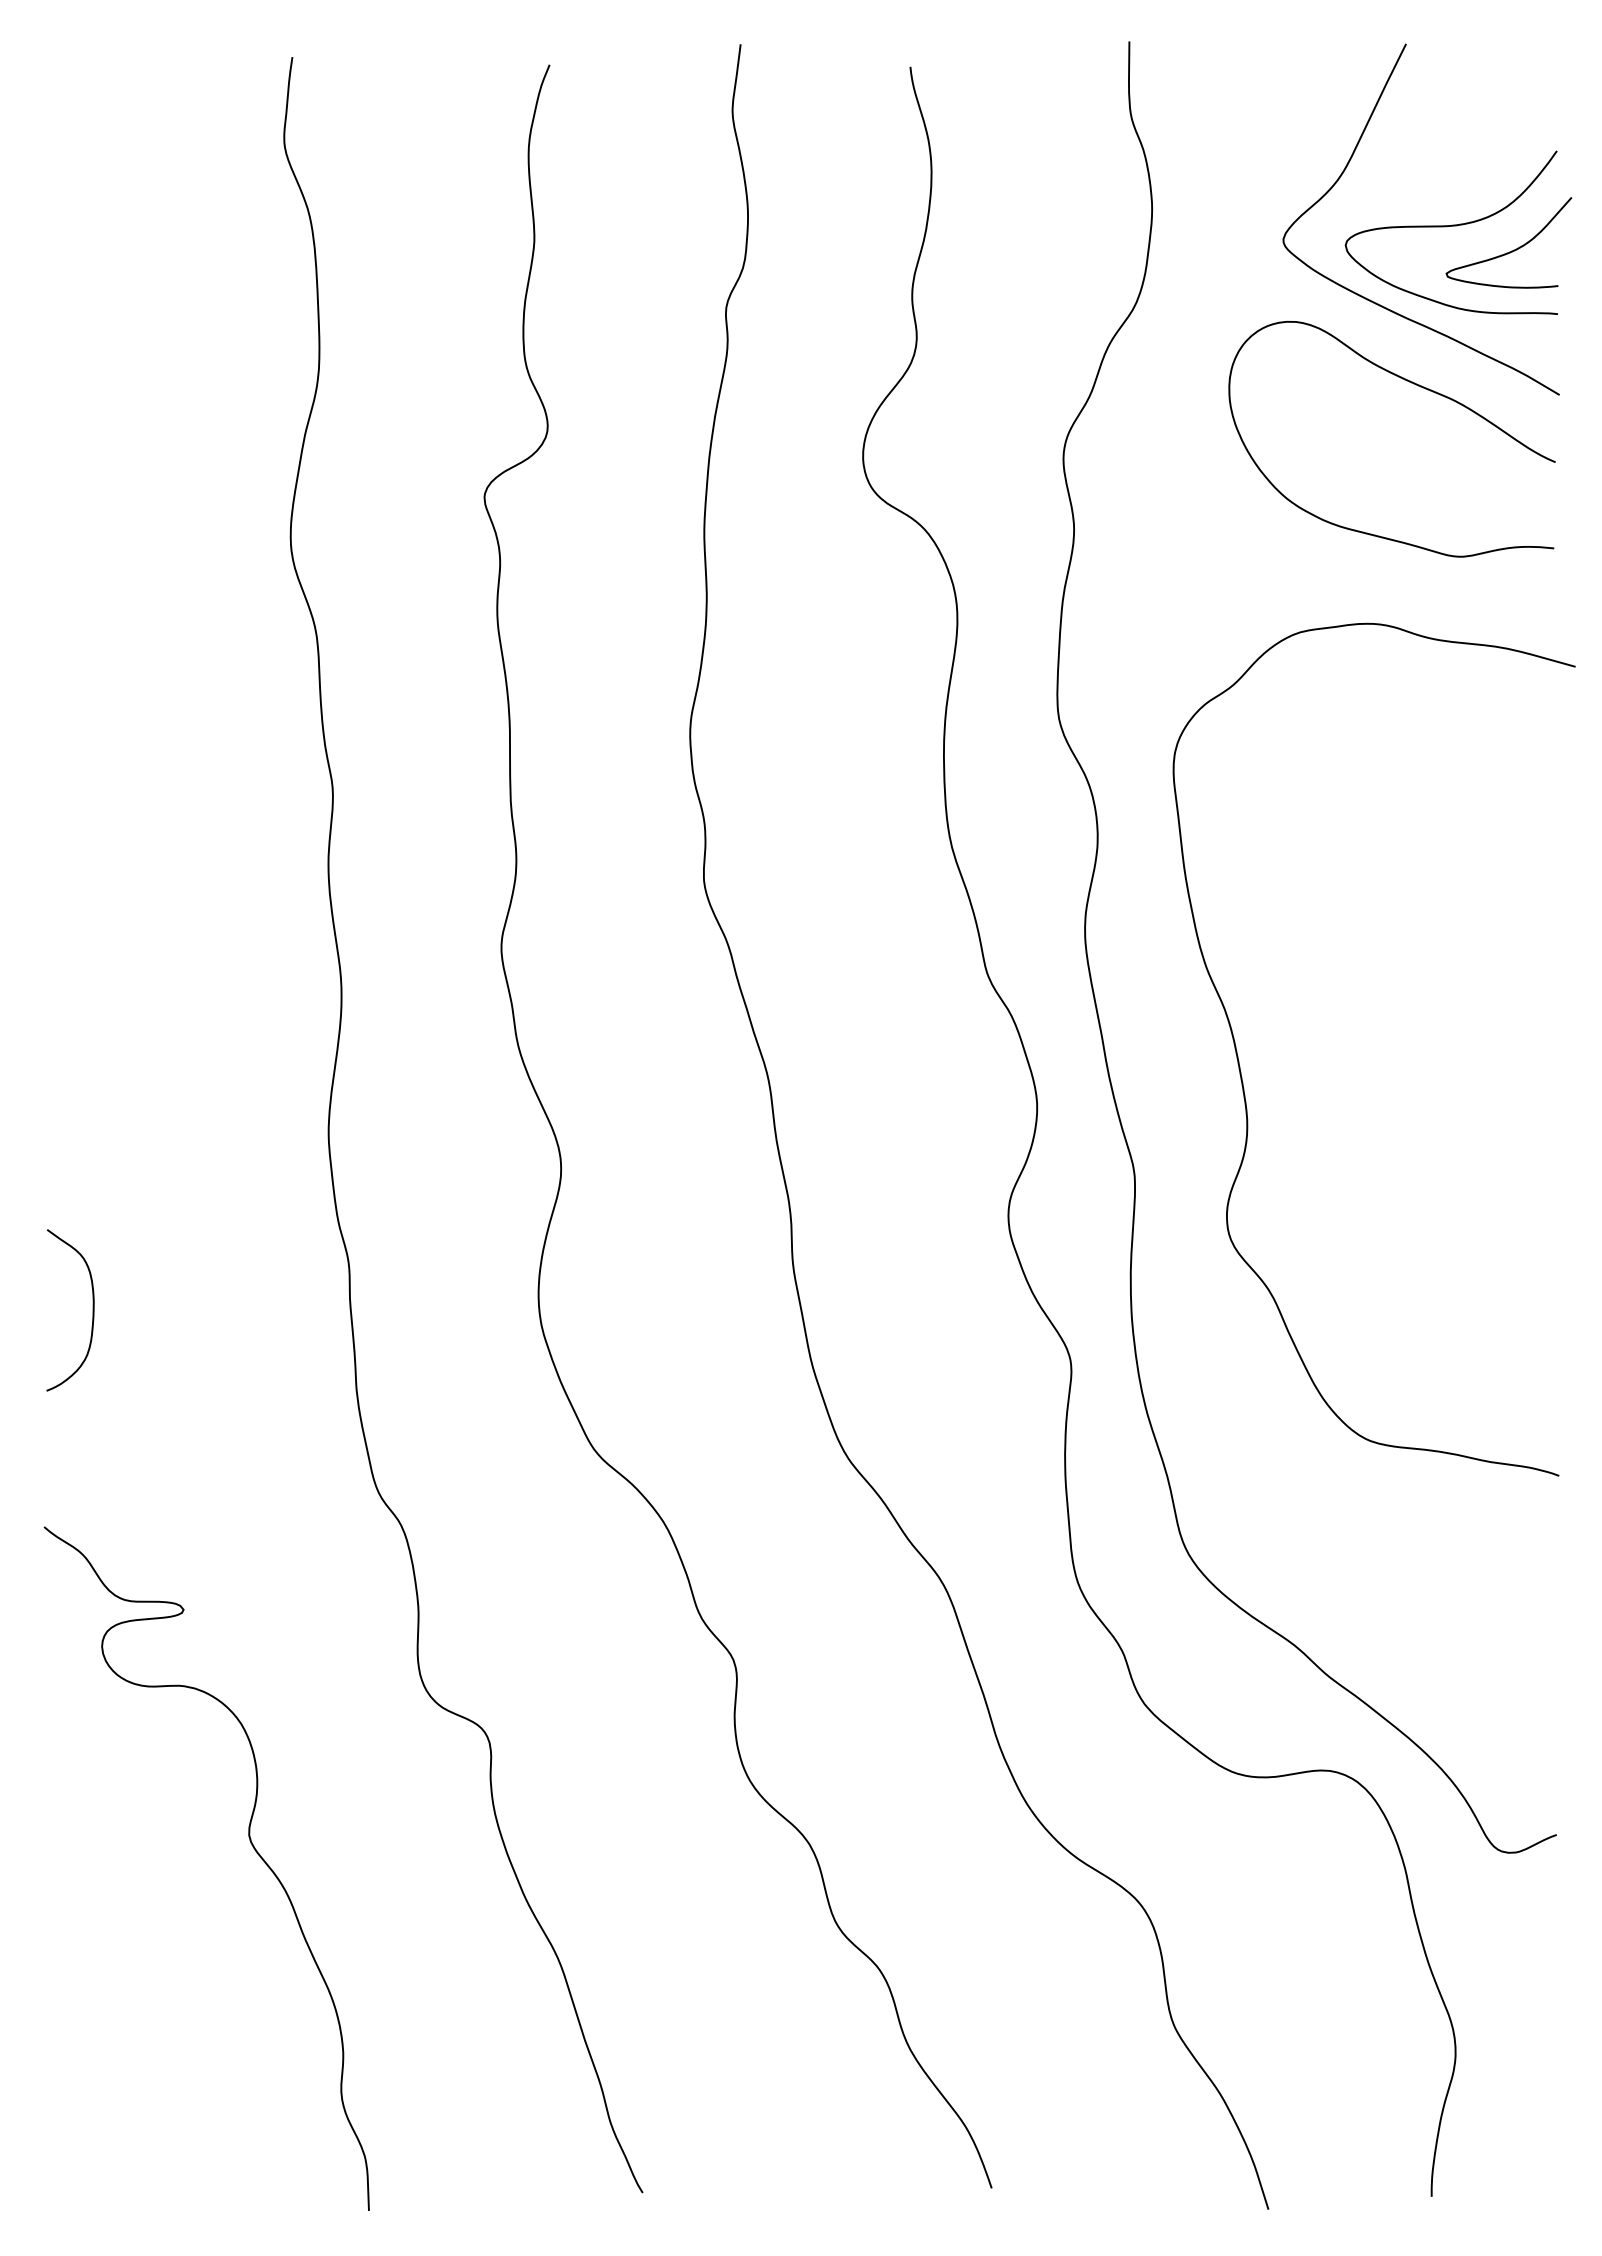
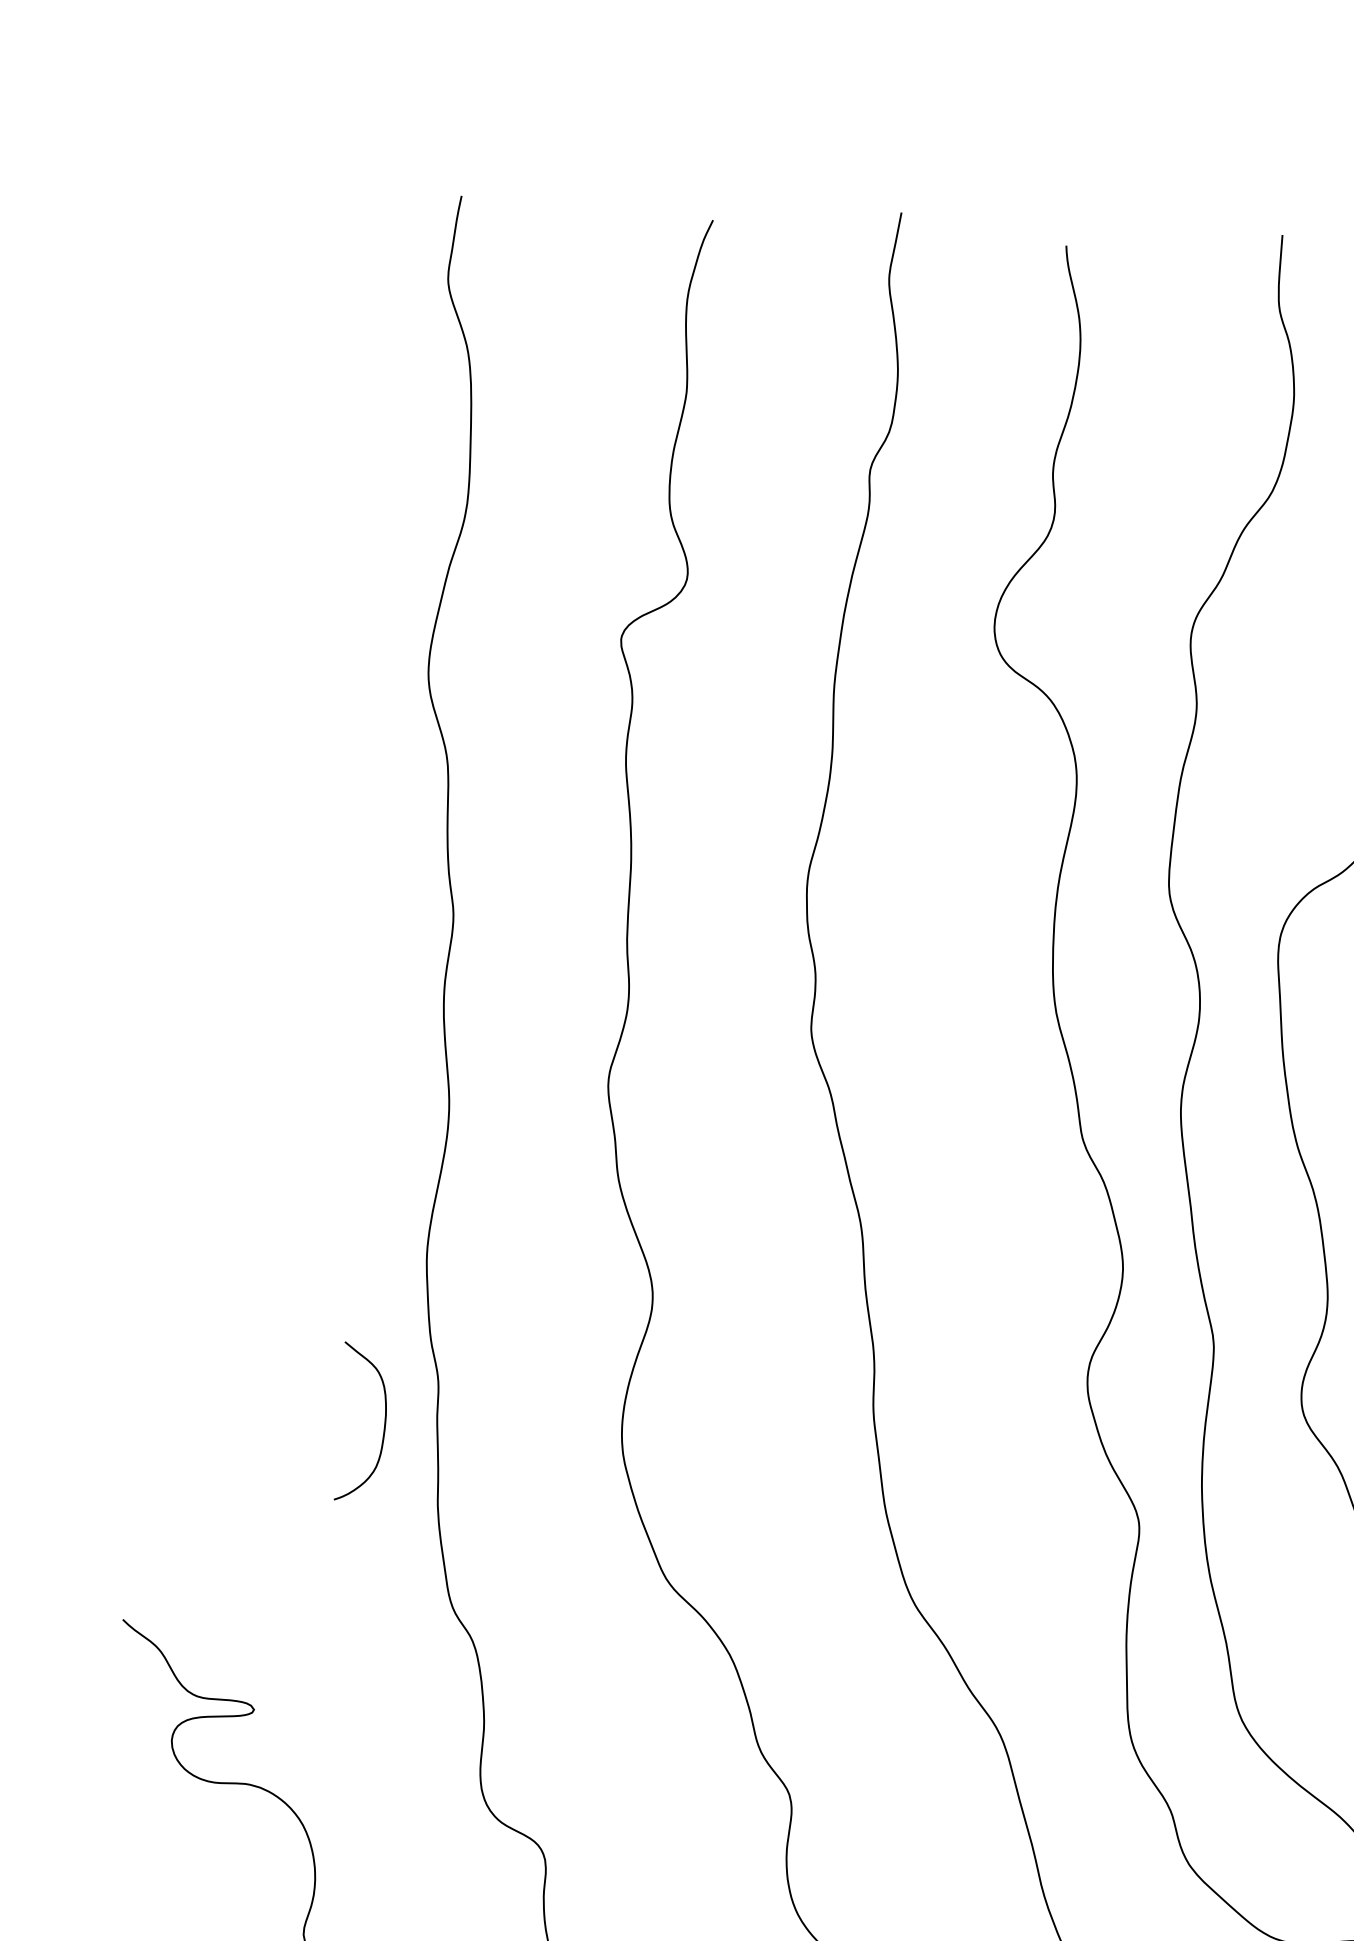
curve: (92, 1310) -> (384, 1423), moved

